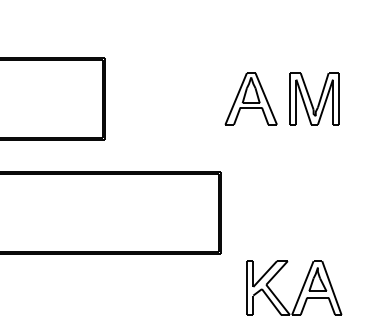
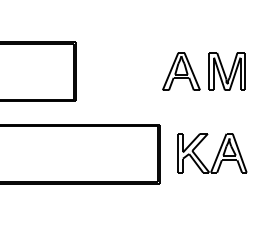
part: (294, 288) -> (212, 153), moved

